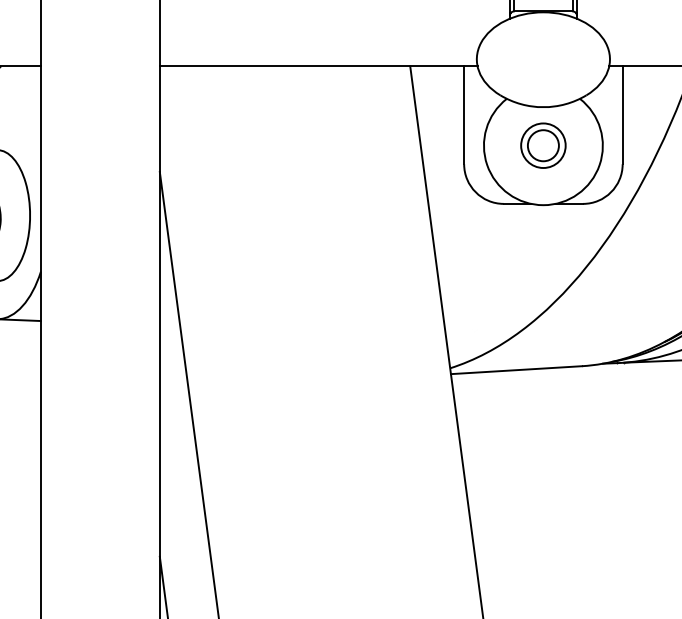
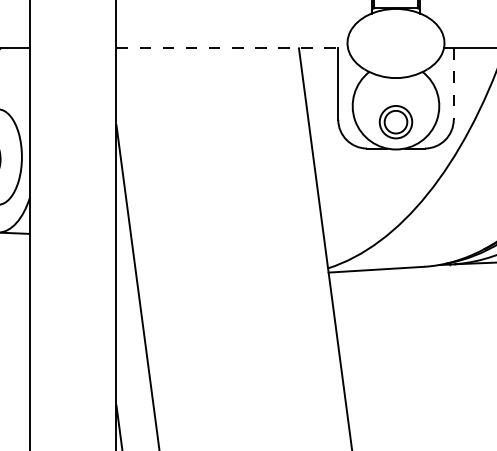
line: (318, 66) -> (232, 48), solid -> dashed
line: (622, 115) -> (453, 84), solid -> dashed
part: (543, 145) -> (396, 122), moved

